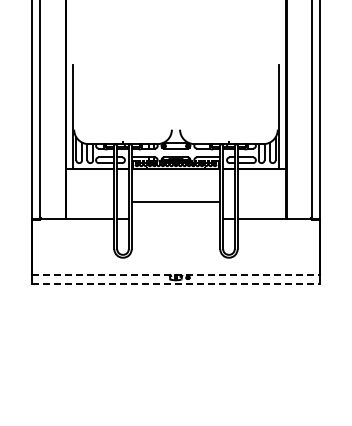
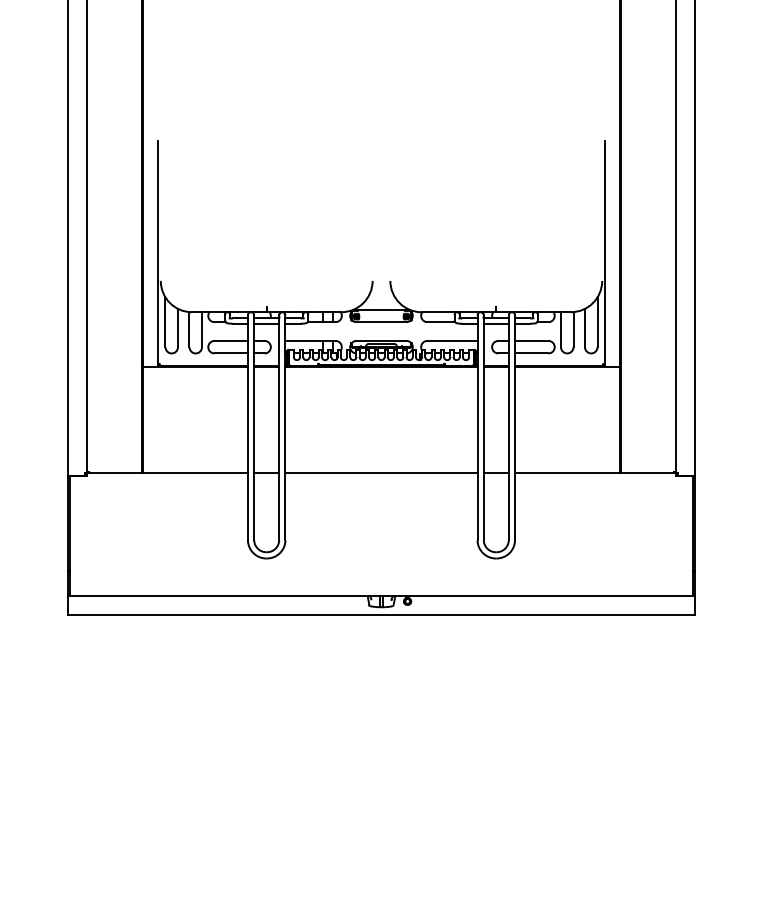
line: (175, 201) -> (380, 473), moved
line: (176, 274) -> (382, 594), dashed -> solid
line: (176, 283) -> (382, 614), dashed -> solid

